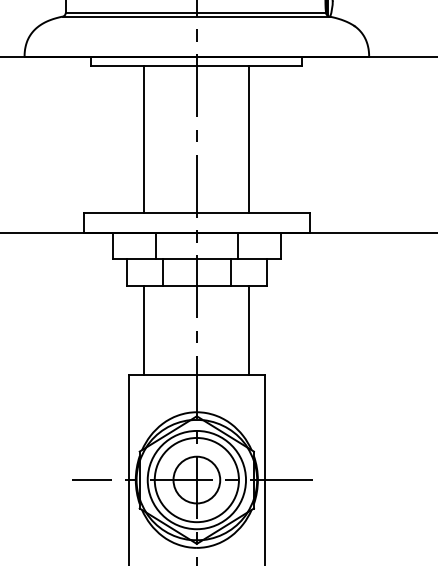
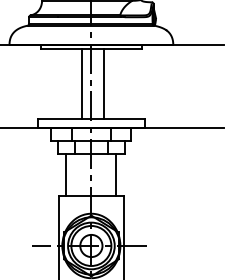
line: (144, 138) -> (82, 83), moved
line: (249, 138) -> (104, 83), moved

